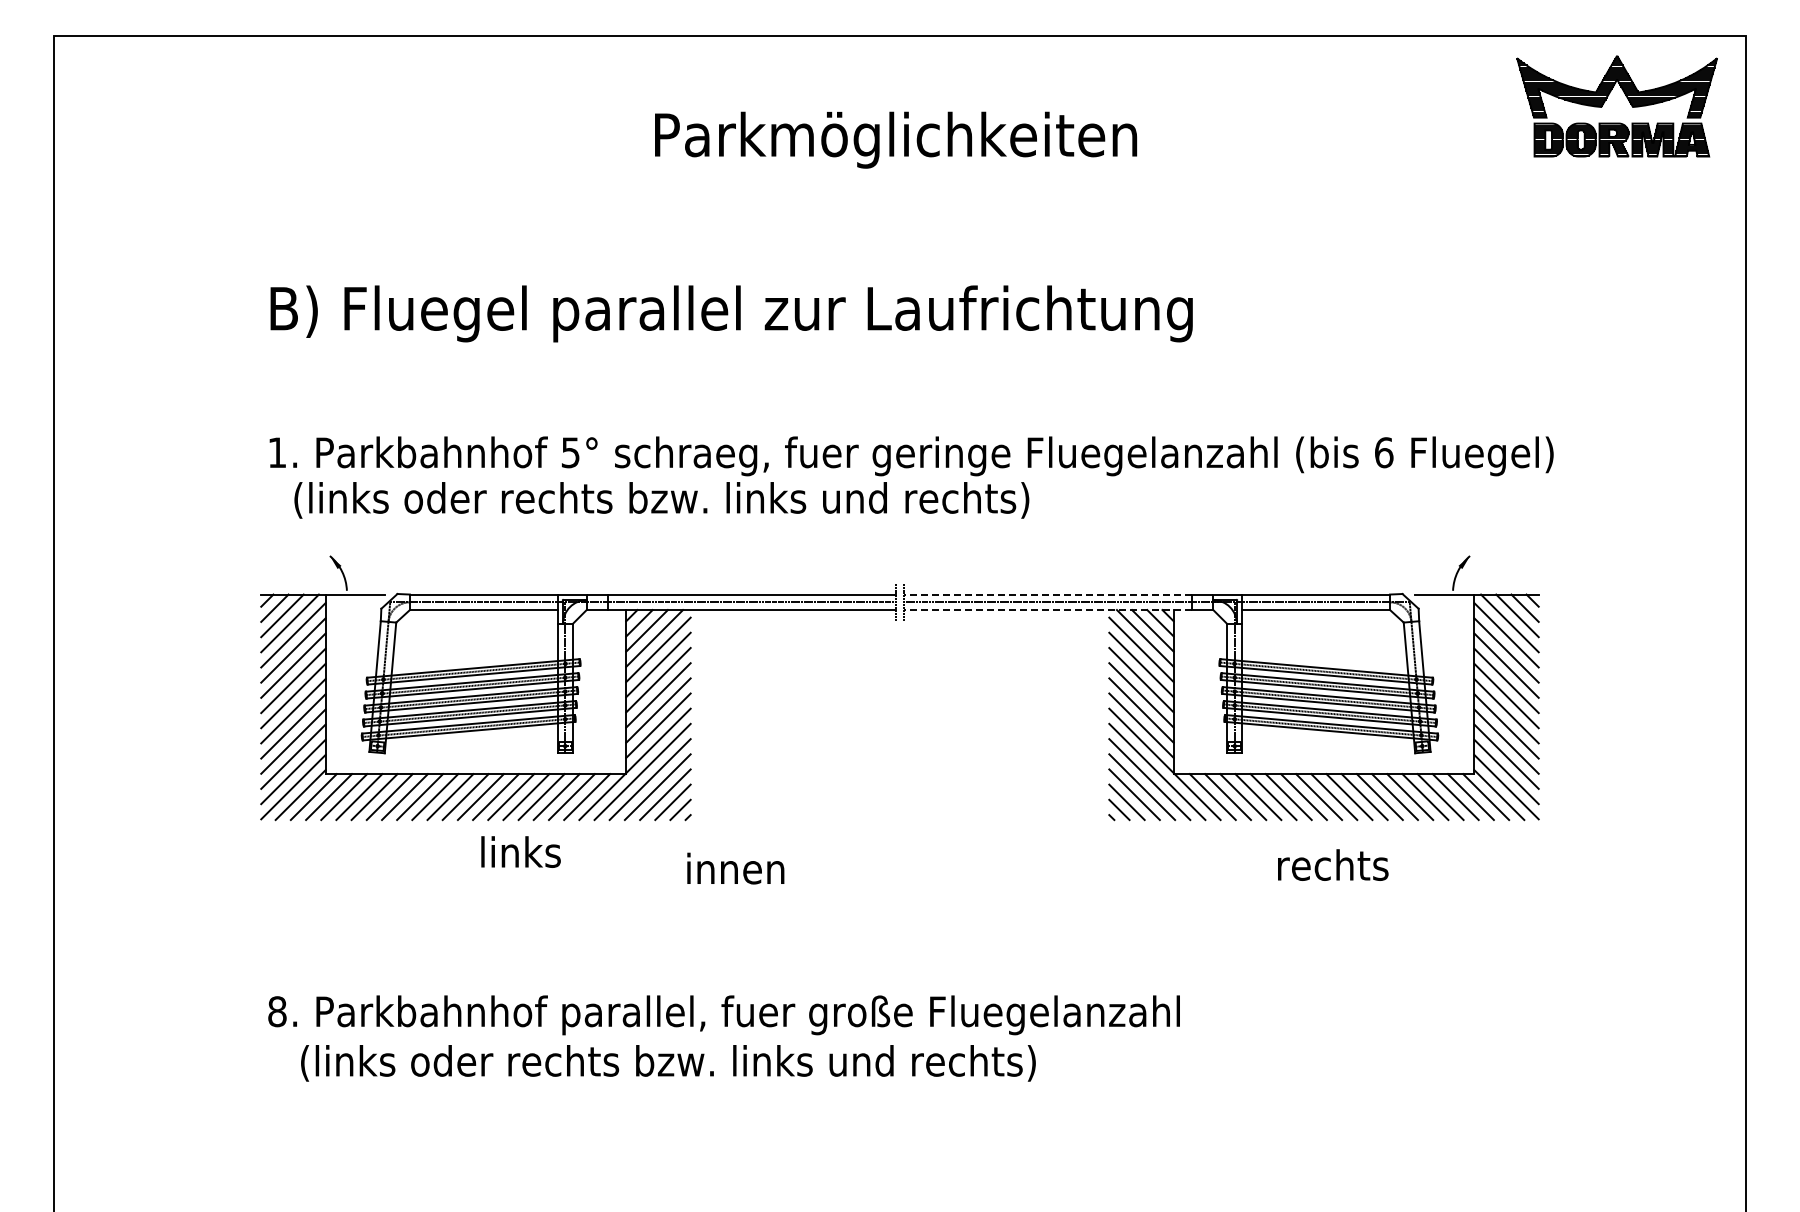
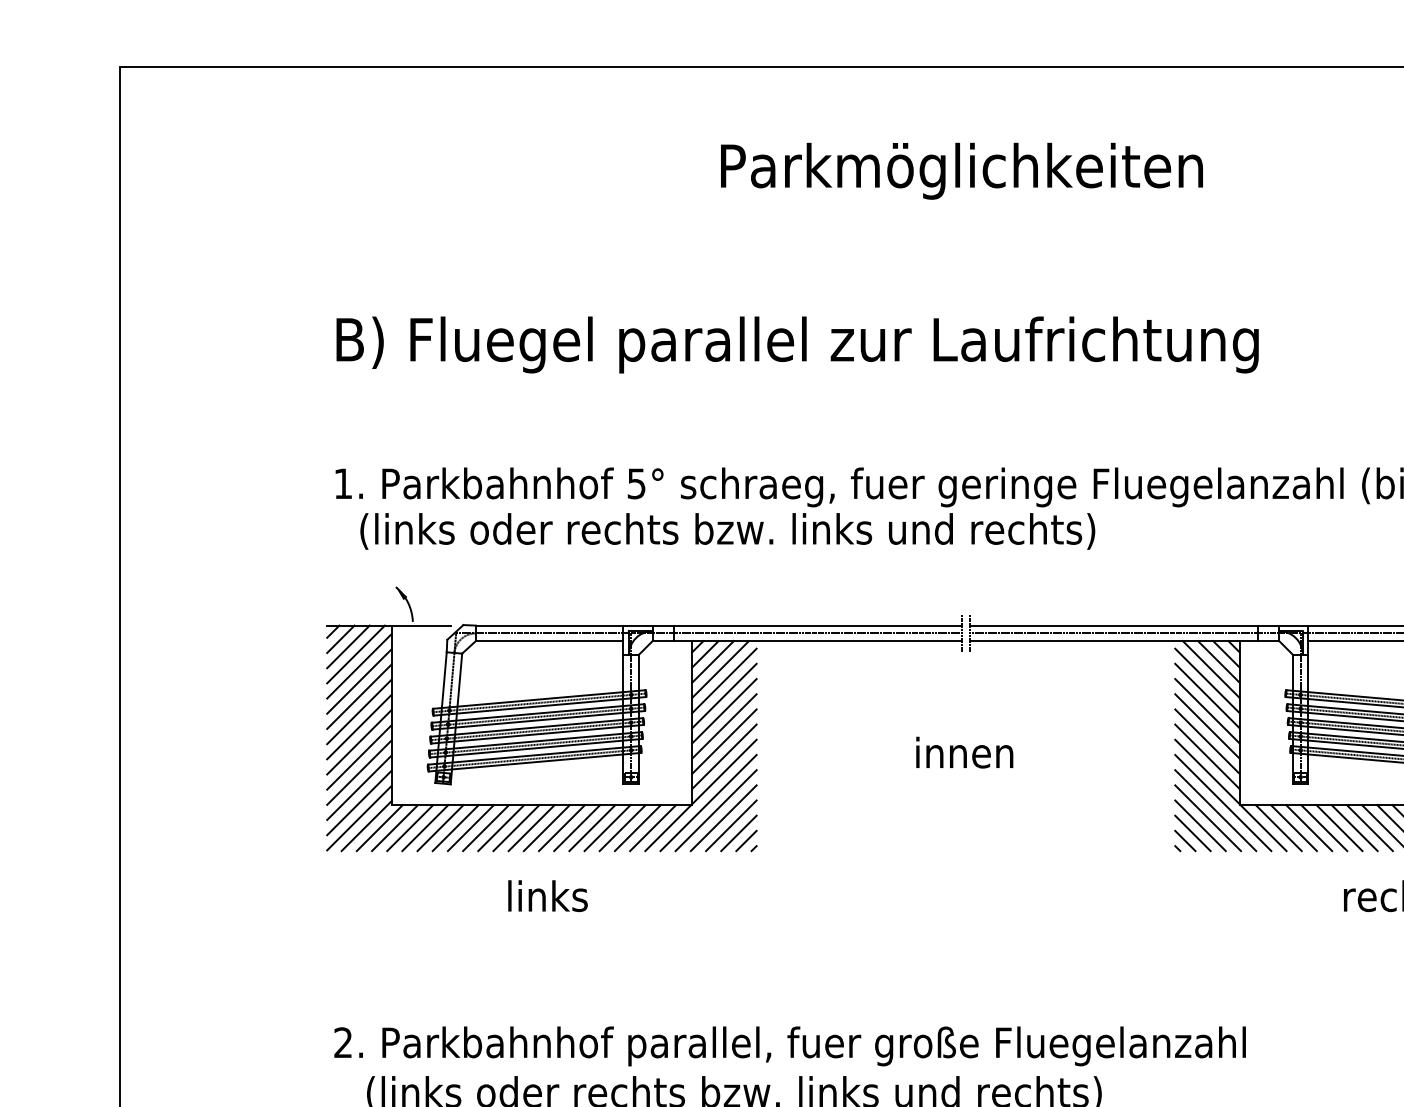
line: (1048, 594) -> (1114, 625), dashed -> solid
line: (1048, 610) -> (1114, 641), dashed -> solid
text: (520, 851) -> (547, 895), moved
text: (735, 868) -> (964, 752), moved
text: (277, 1011) -> (343, 1042), 8. -> 2.

